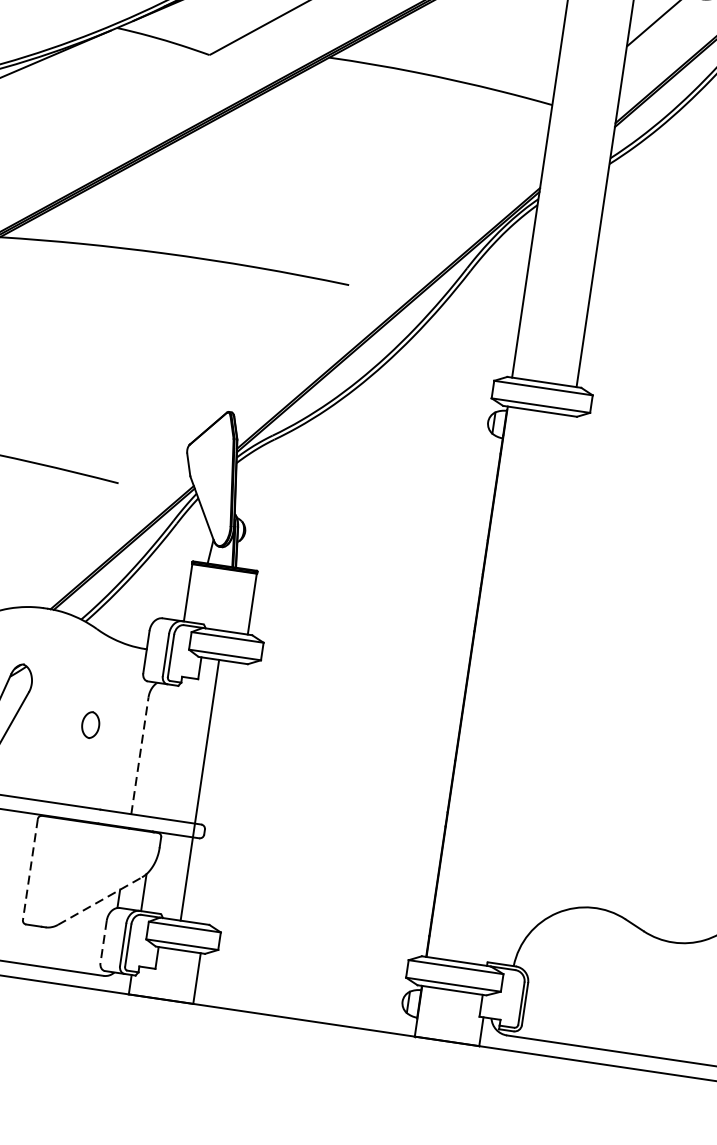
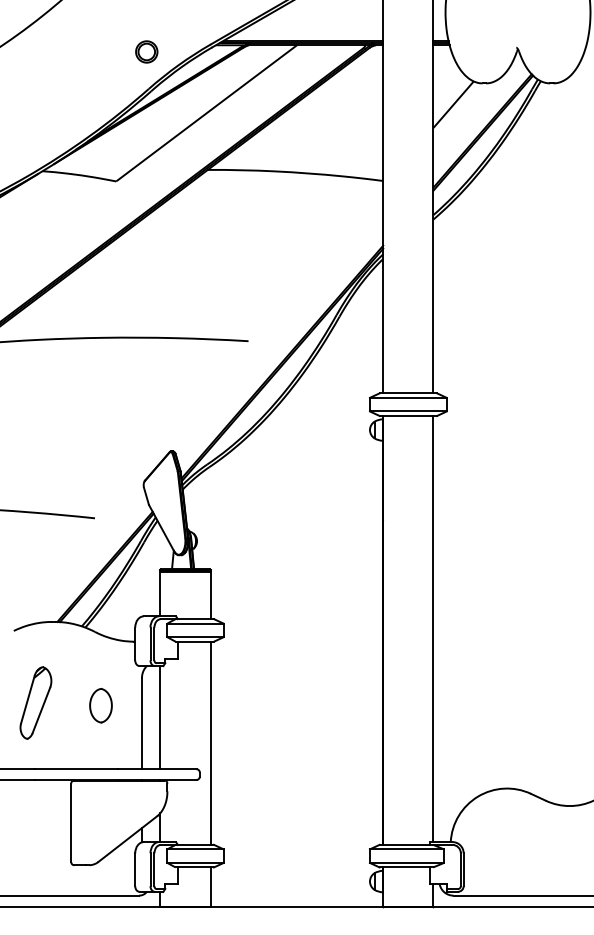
line: (532, 688) -> (433, 628), added
part: (90, 724) -> (100, 705), size x1.67
line: (164, 751) -> (160, 717), added
line: (139, 755) -> (141, 723), dashed -> solid
line: (199, 789) -> (210, 742), moved
line: (30, 870) -> (71, 823), dashed -> solid
line: (100, 900) -> (128, 838), dashed -> solid
line: (103, 942) -> (135, 870), dashed -> solid

